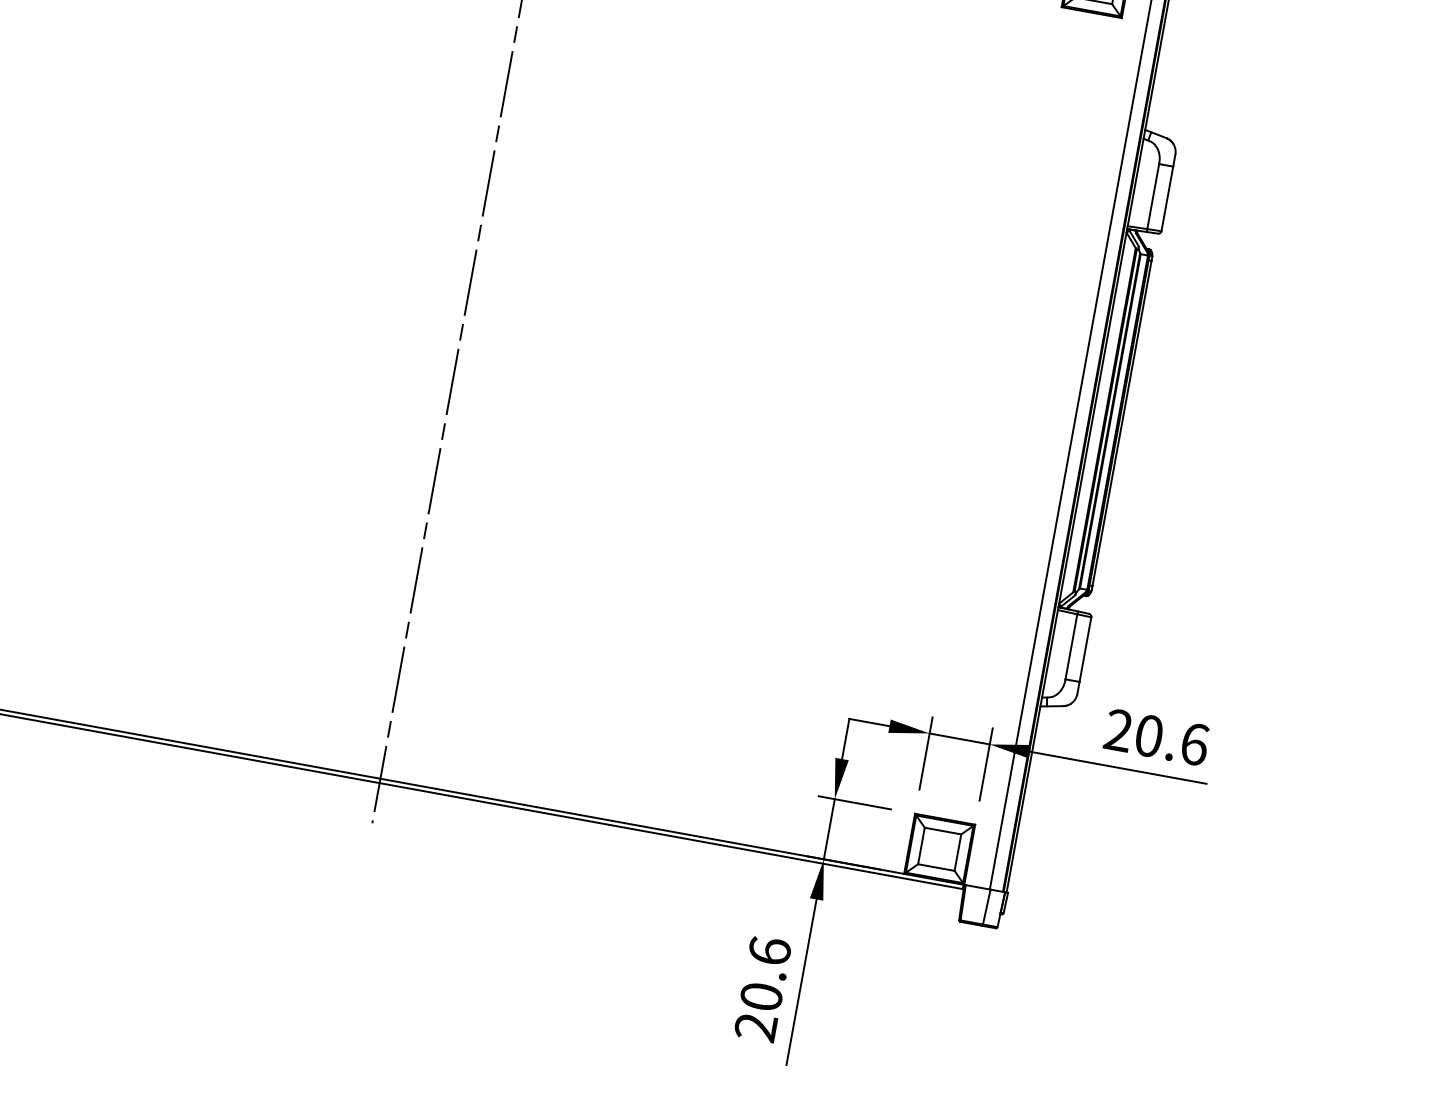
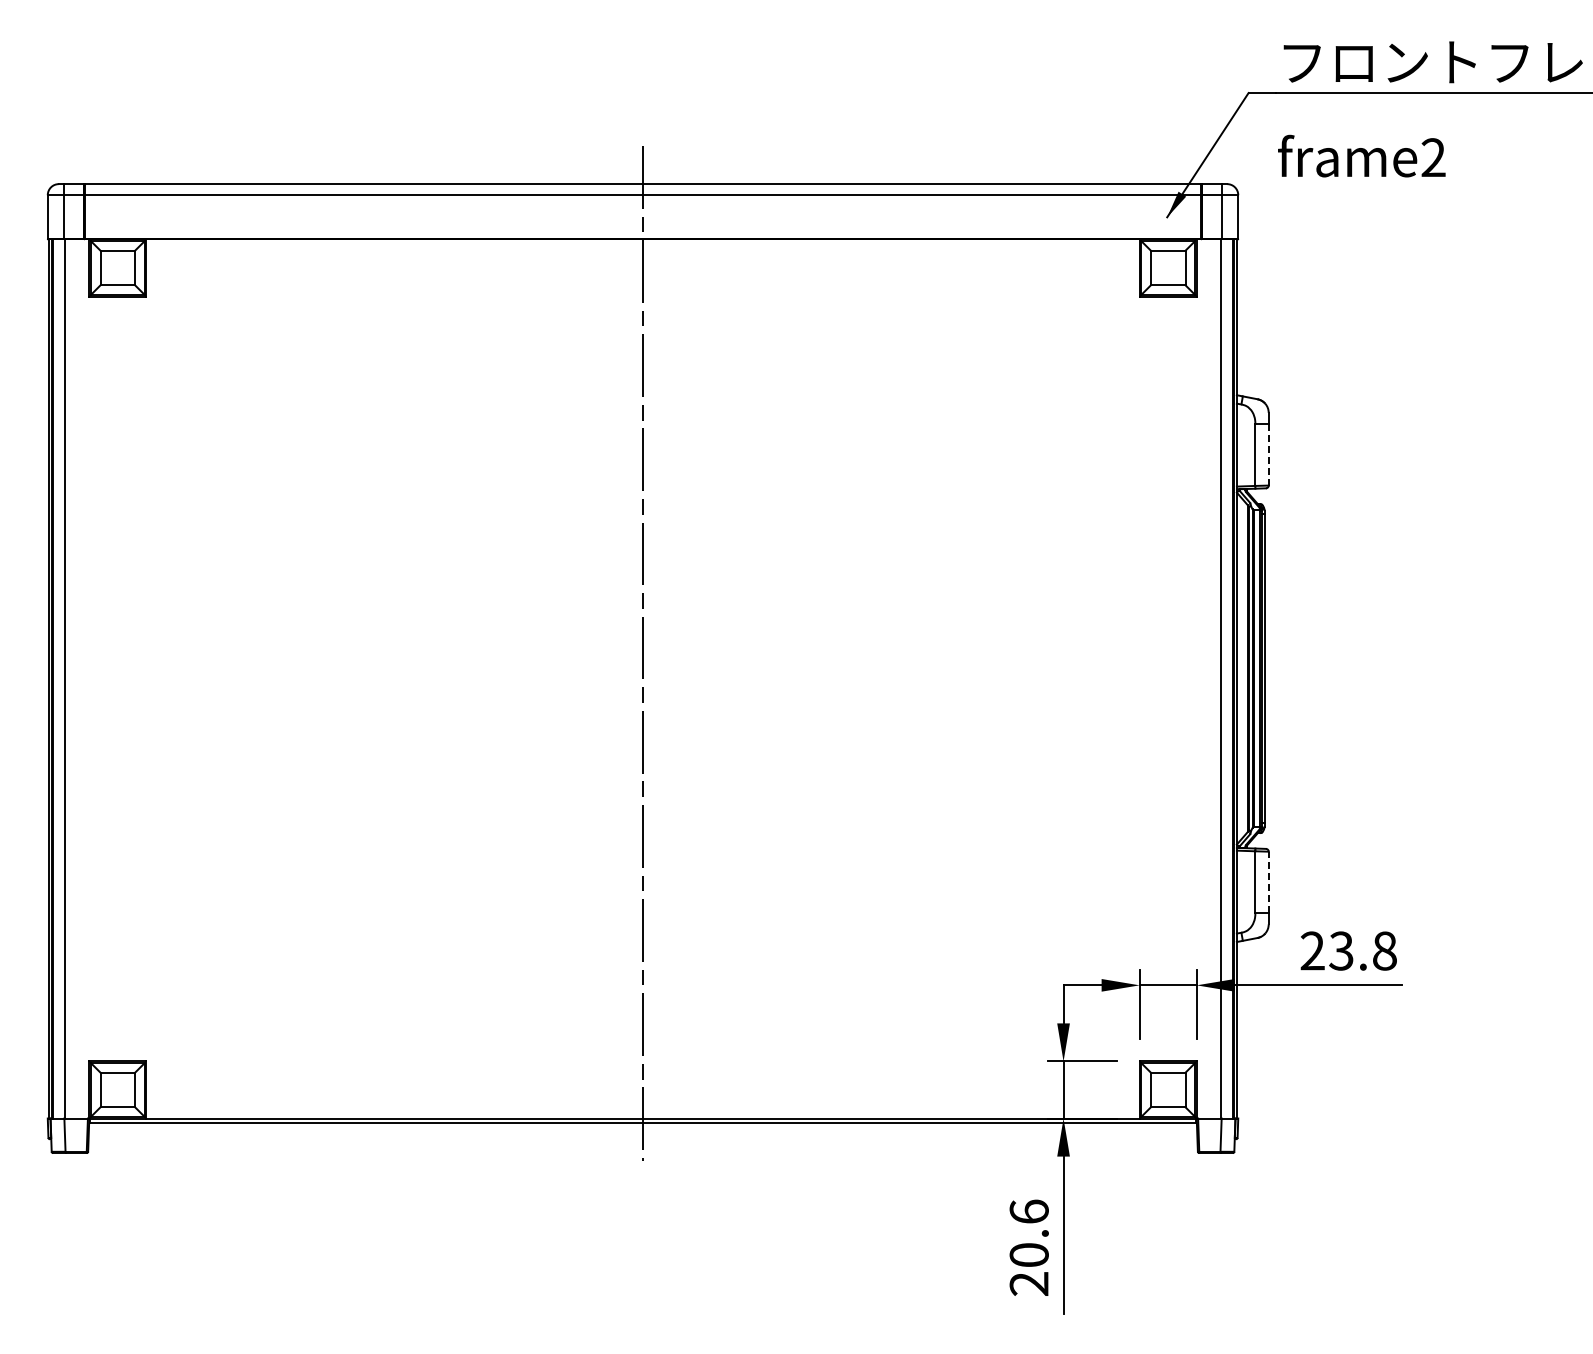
line: (1167, 198) -> (1268, 454), solid -> dashed
line: (1085, 649) -> (1268, 882), solid -> dashed
text: (1172, 739) -> (1363, 950), 20.6 -> 23.8

